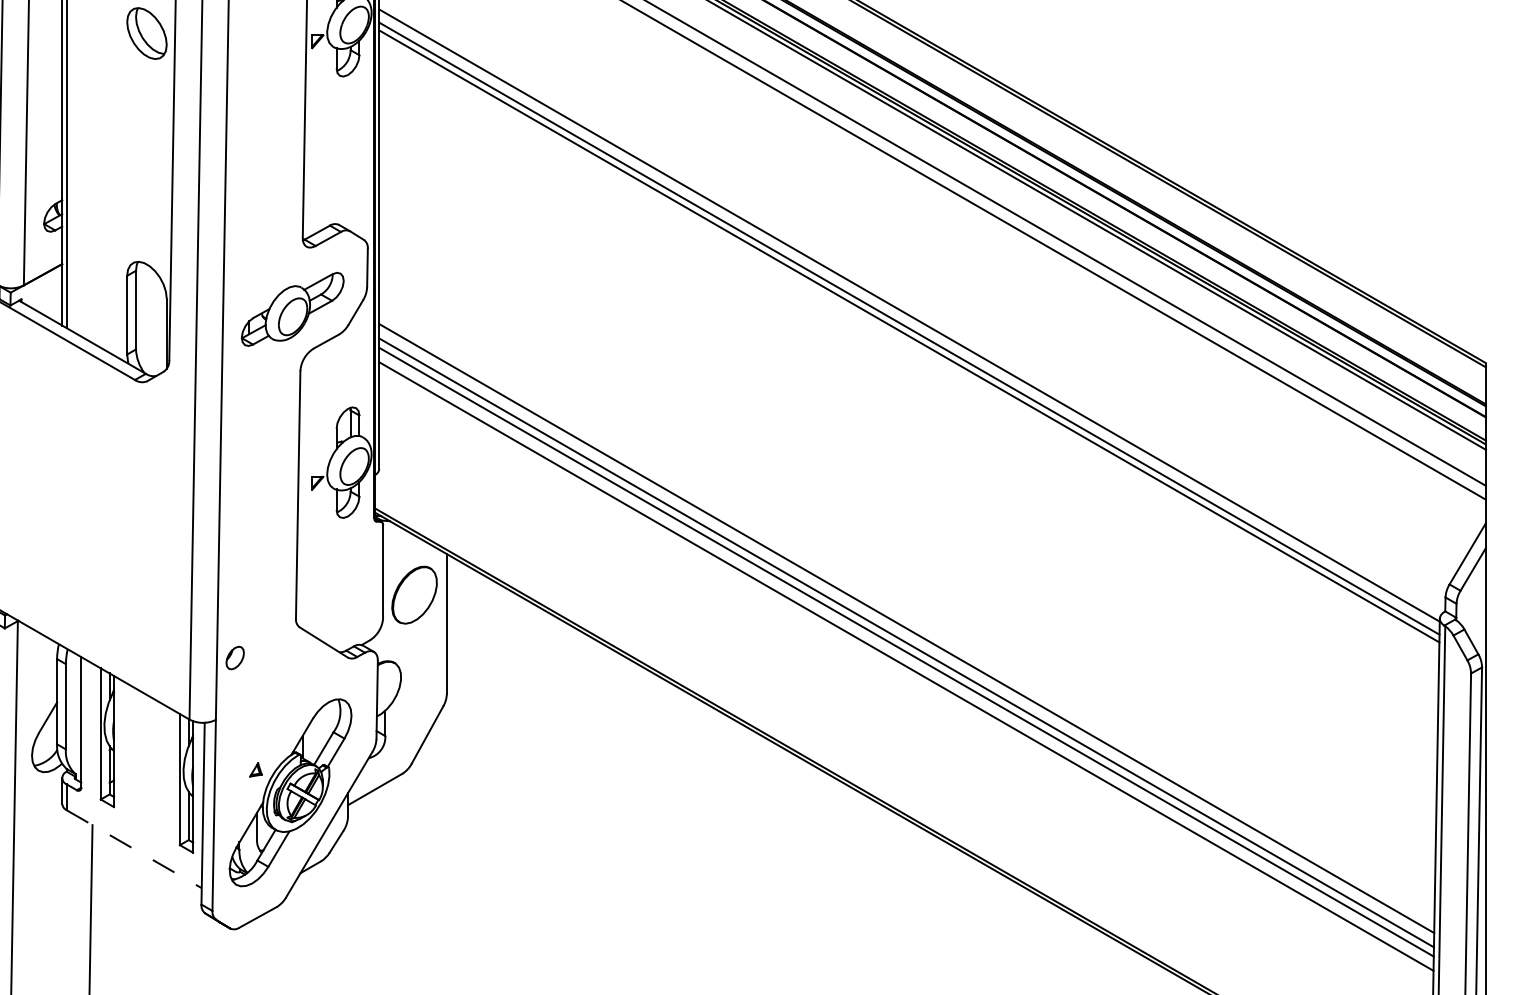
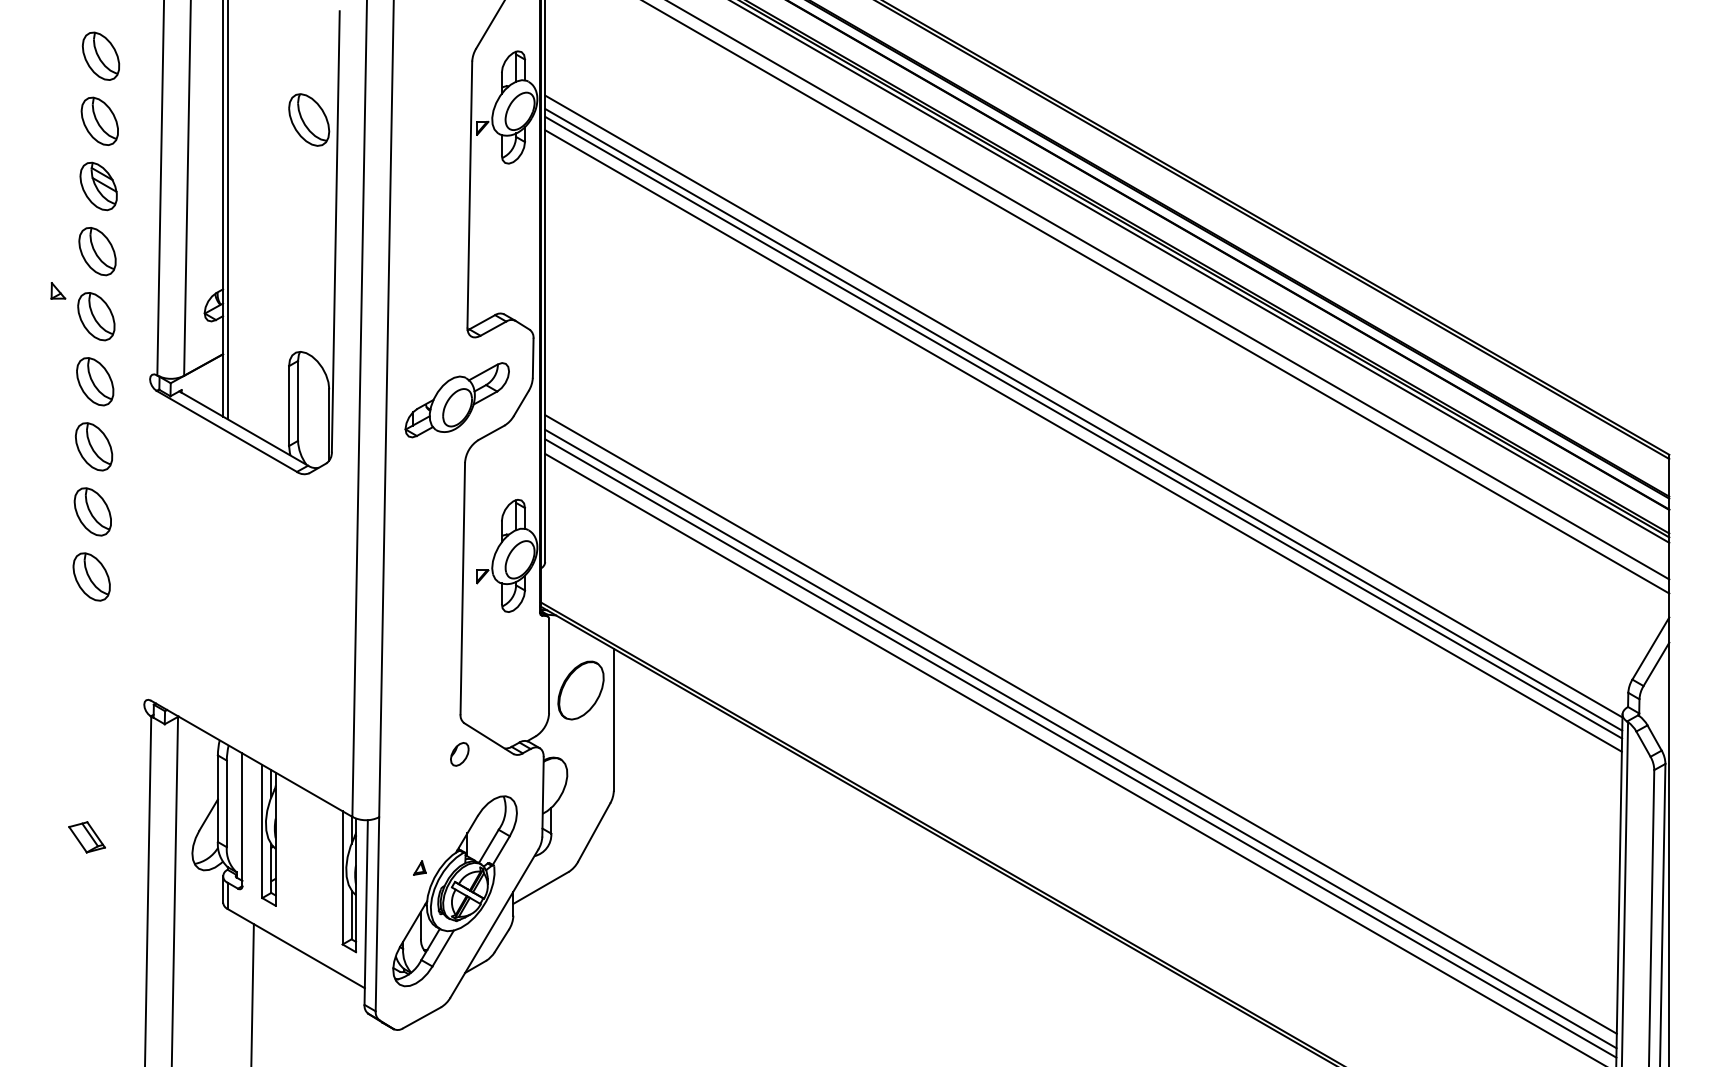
line: (909, 349) -> (1083, 440), added
part: (234, 658) -> (459, 754), moved
line: (134, 849) -> (296, 948), dashed -> solid

